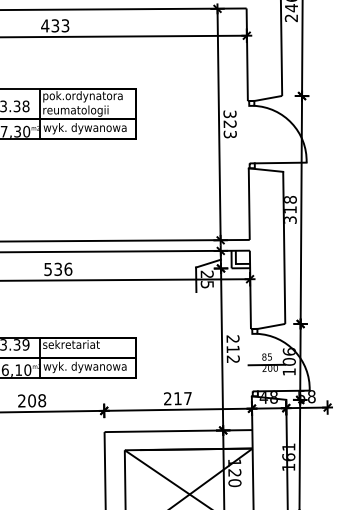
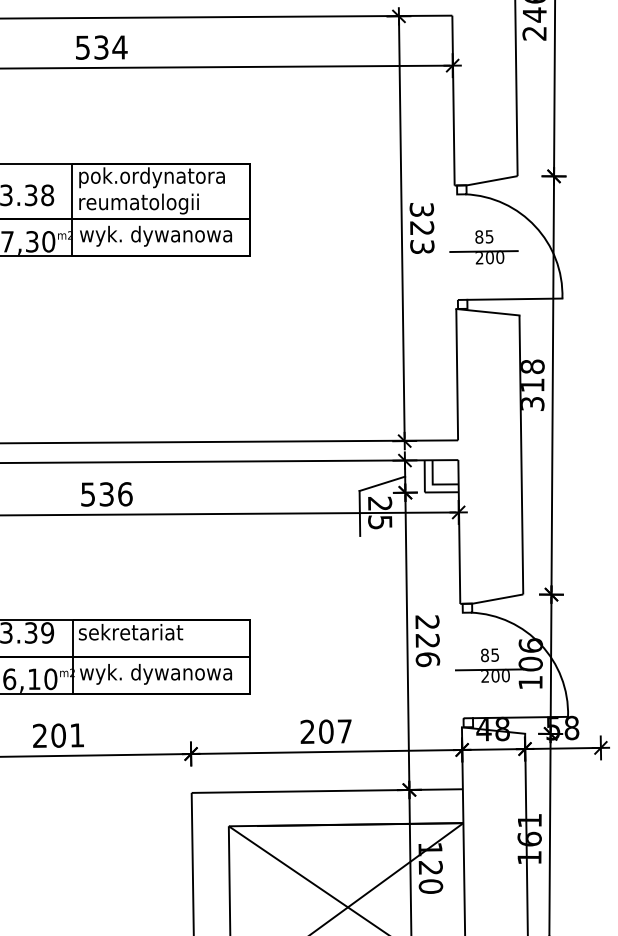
text: (55, 25) -> (101, 46), 433 -> 534
part: (263, 134) -> (483, 246), added
text: (232, 354) -> (426, 650), 212 -> 226
text: (177, 398) -> (325, 731), 217 -> 207
text: (42, 400) -> (77, 734), 208 -> 201

